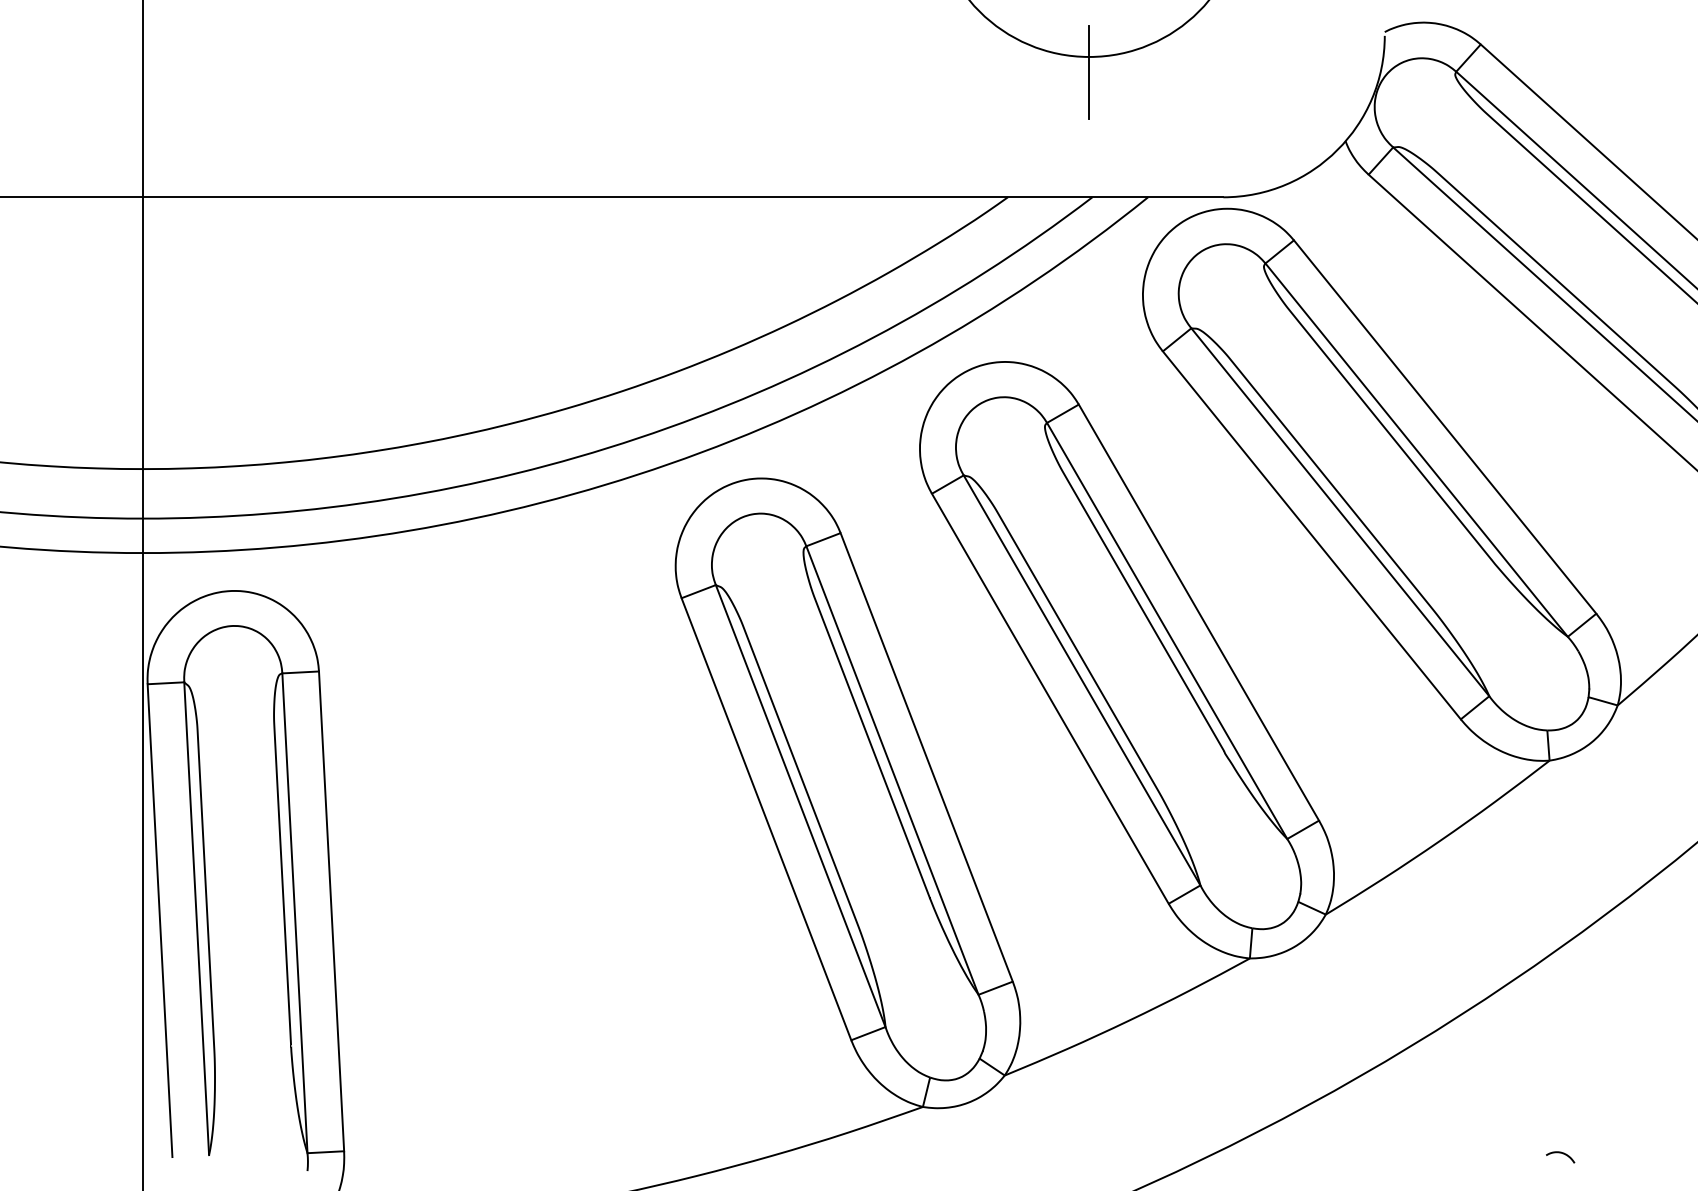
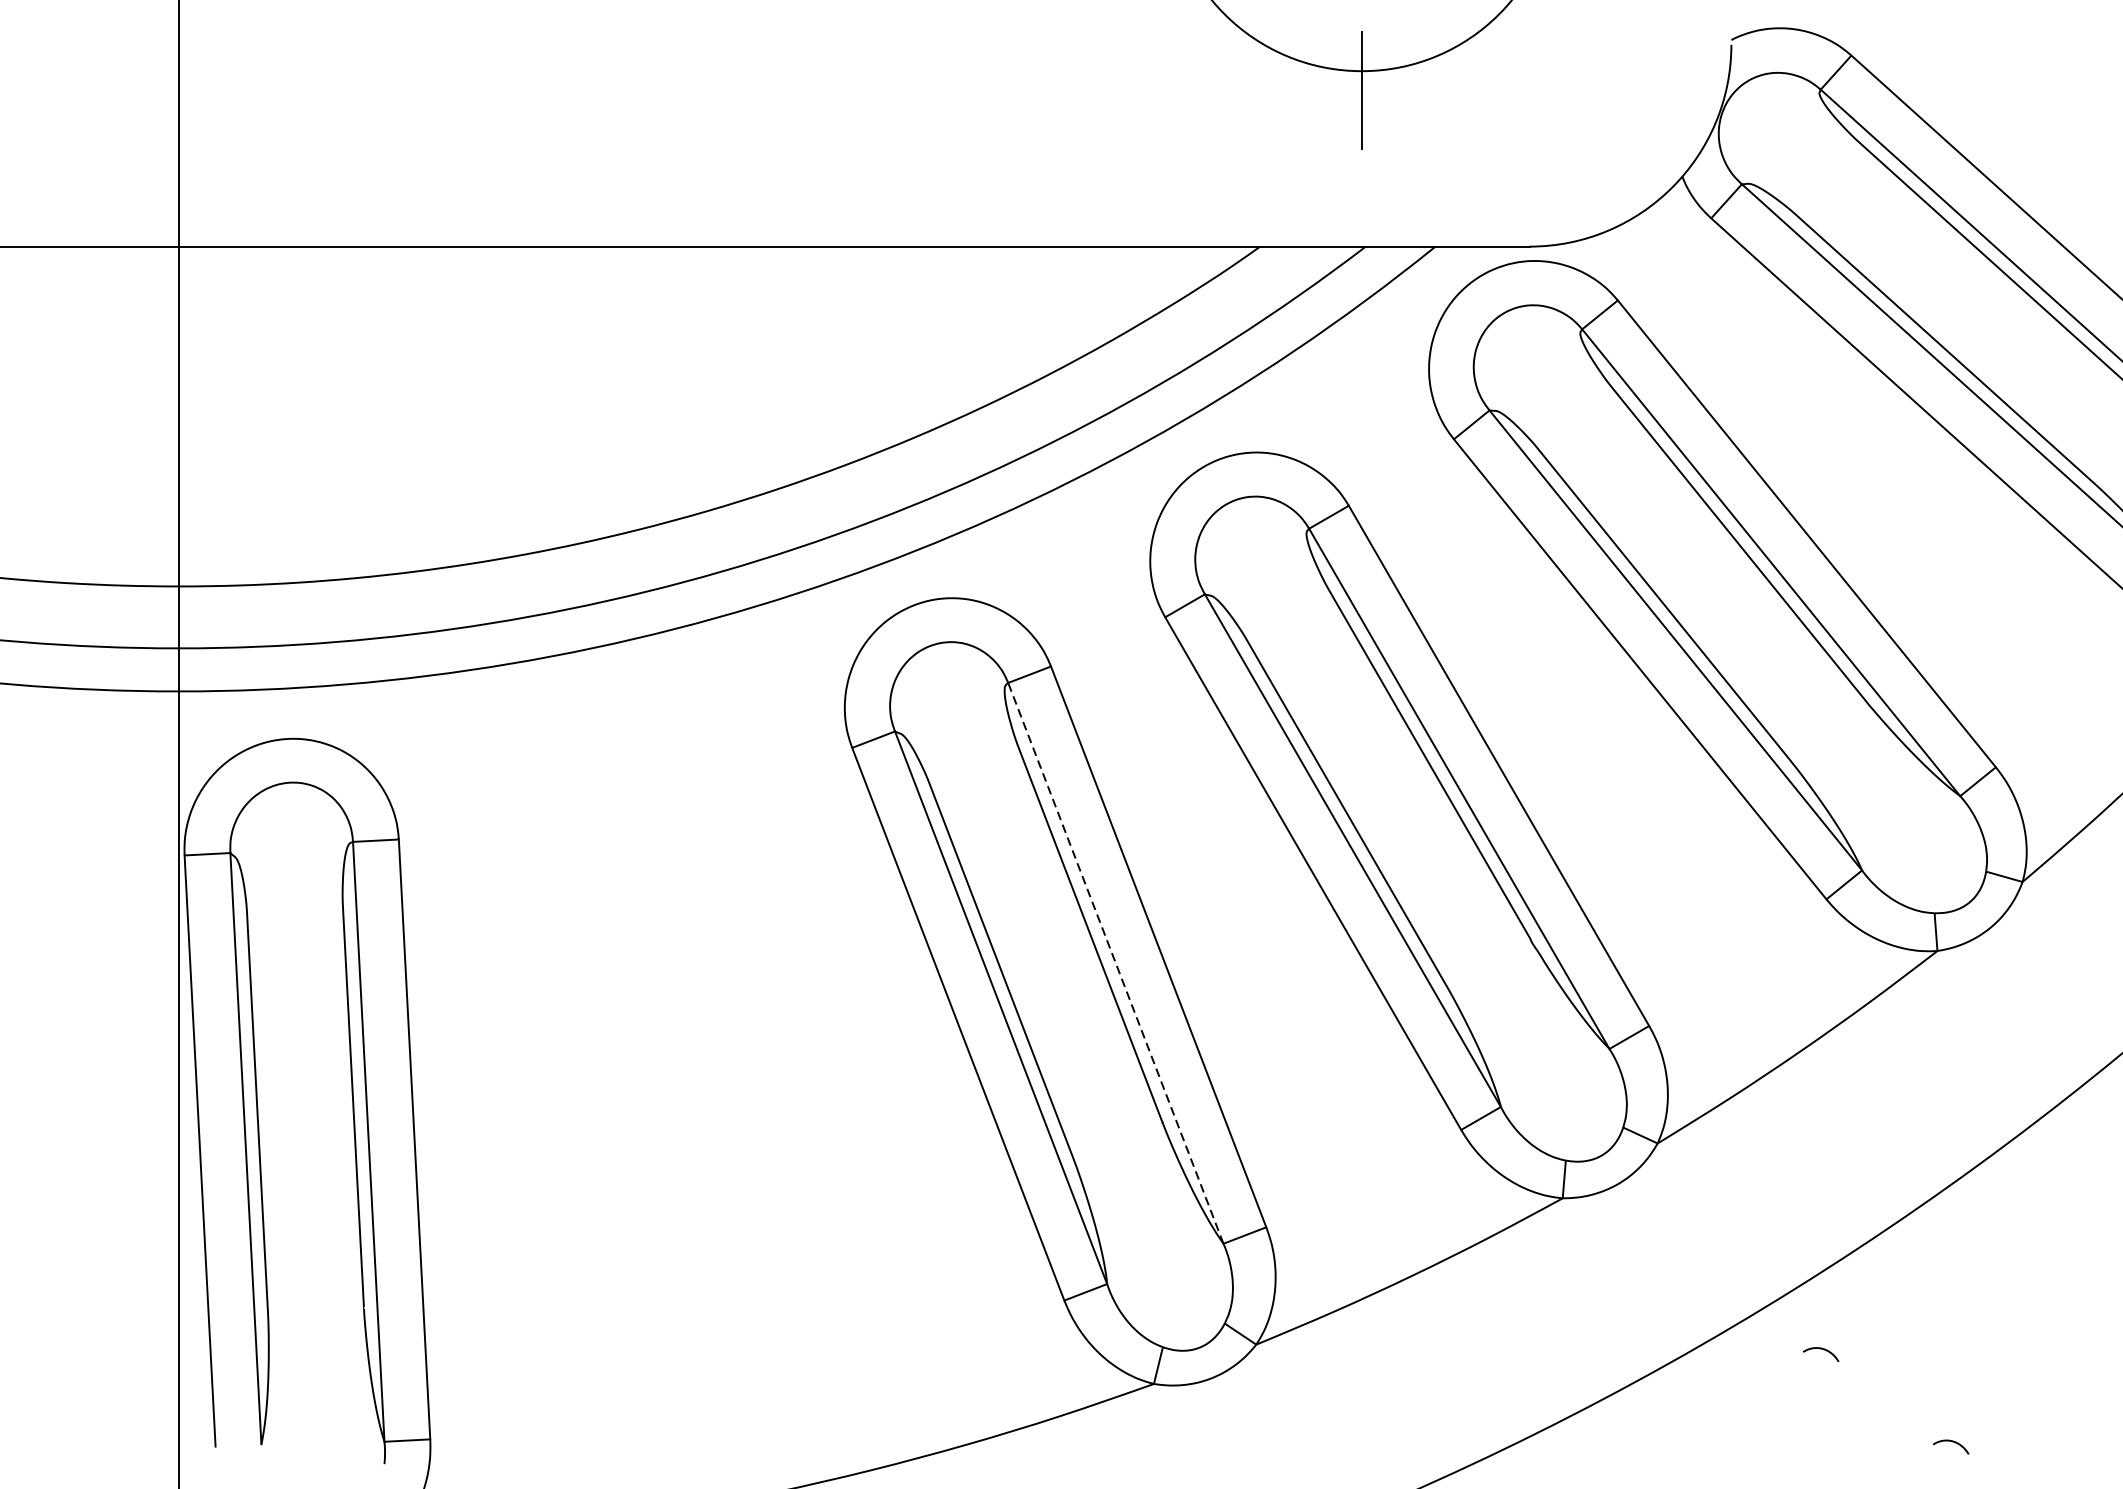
line: (892, 770) -> (1115, 963), solid -> dashed
curve: (1456, 1079) -> (1821, 1349), added

